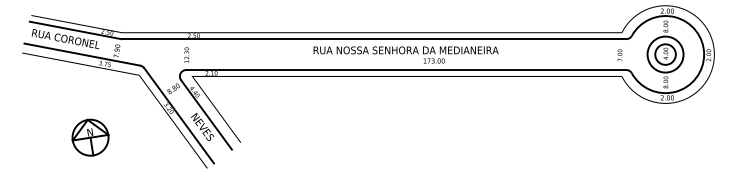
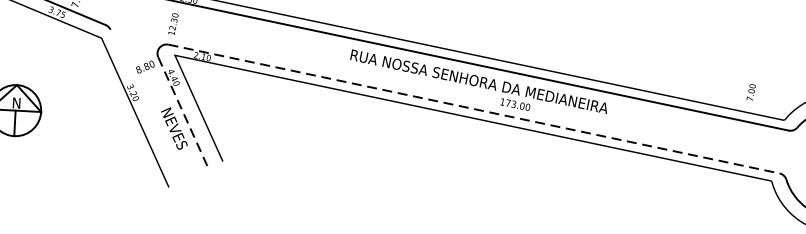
text: (619, 54) -> (750, 91), moved
line: (406, 70) -> (474, 109), solid -> dashed
line: (206, 114) -> (183, 112), solid -> dashed
line: (178, 115) -> (144, 105), removed

